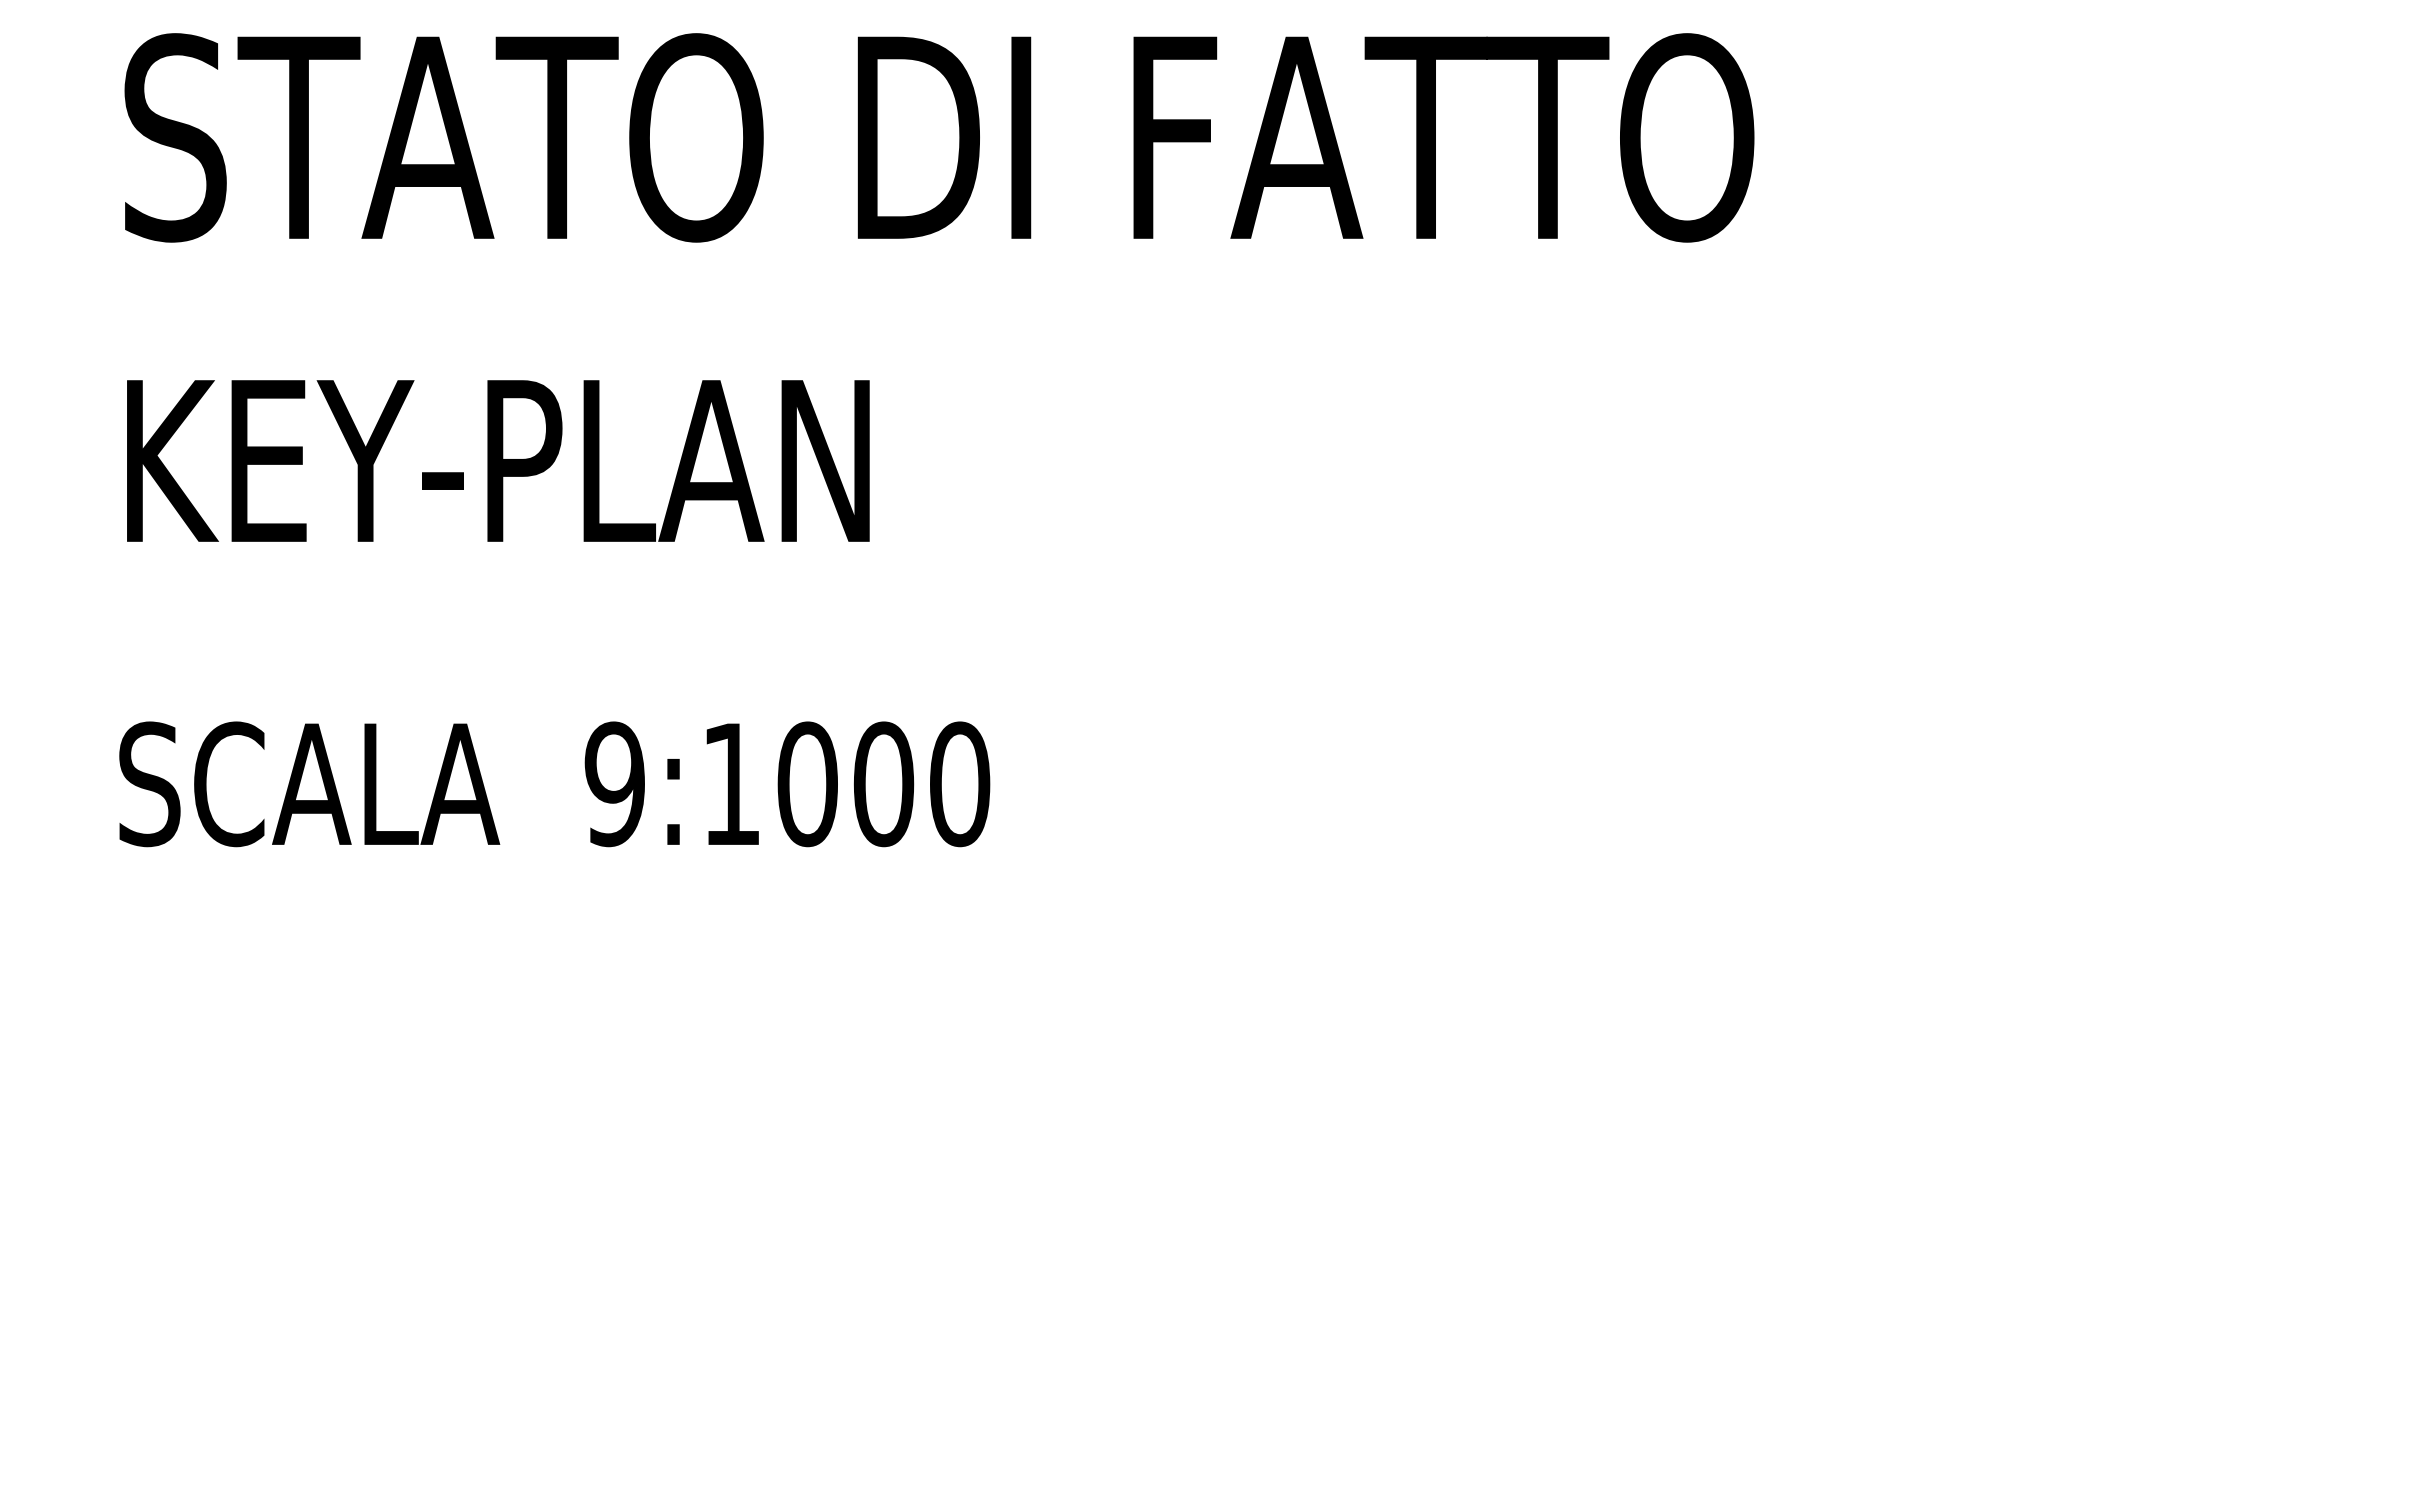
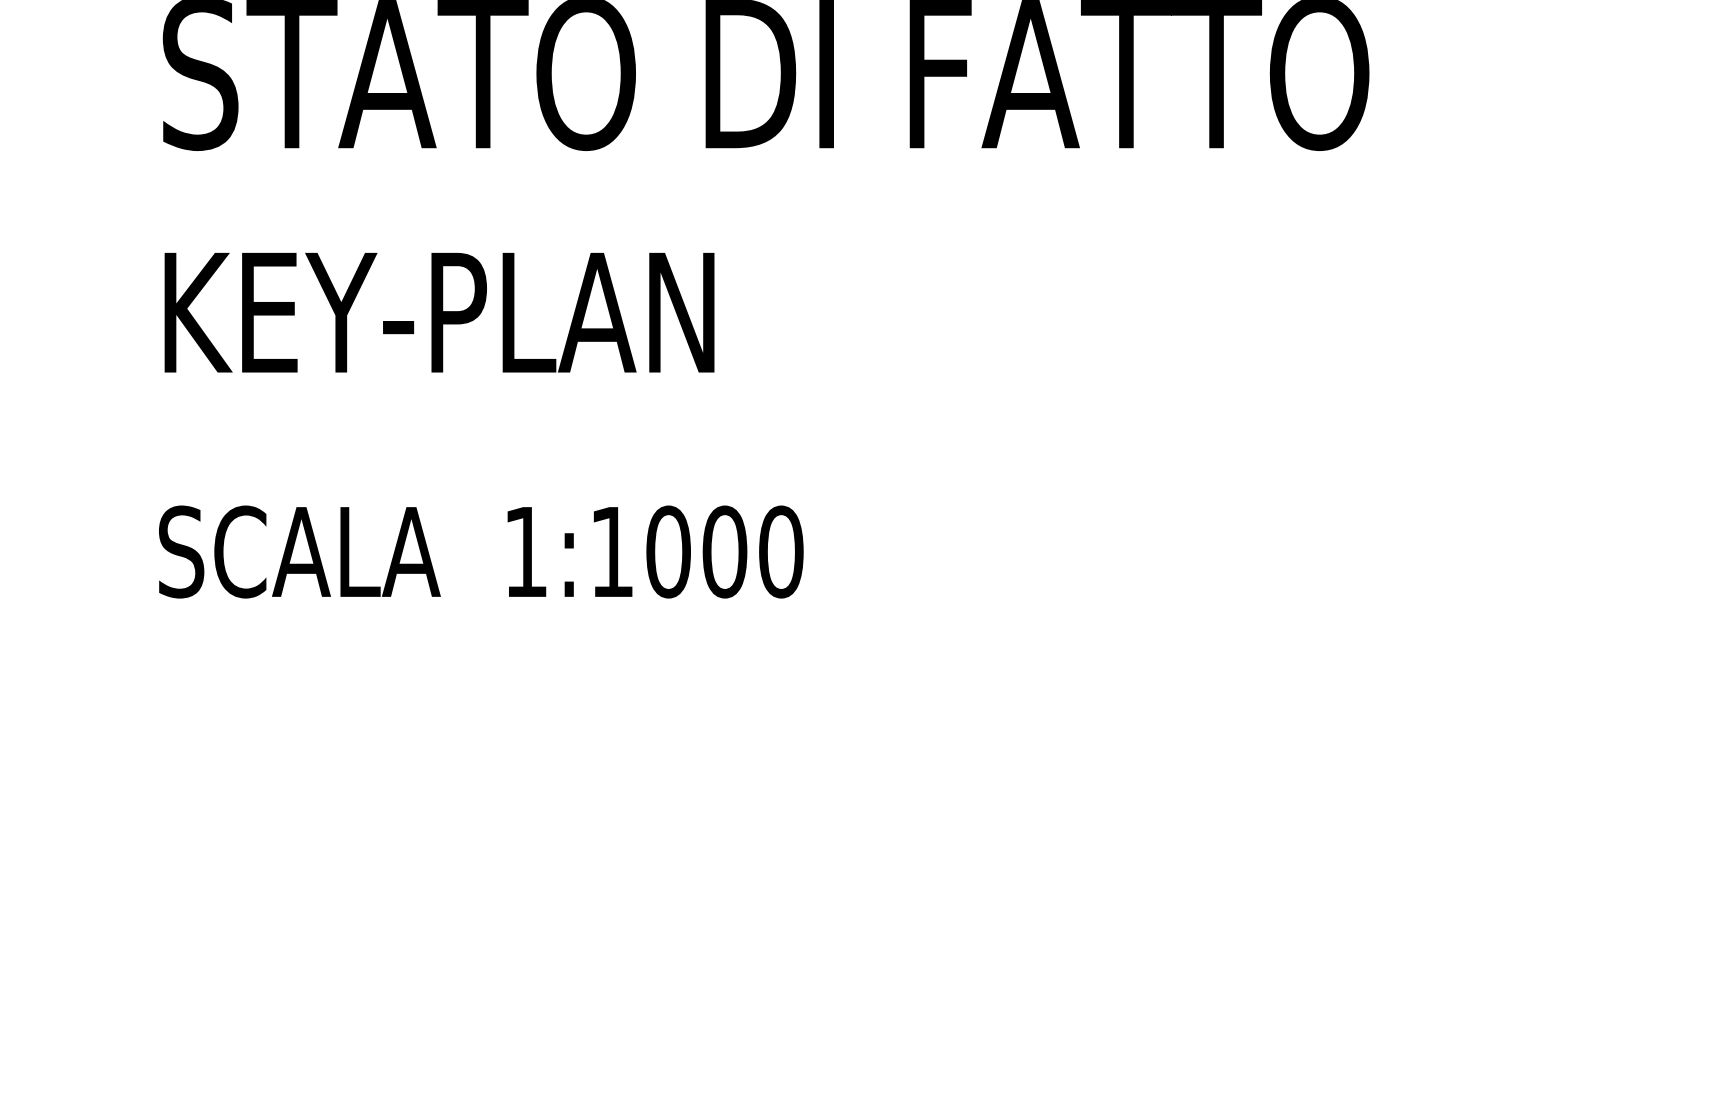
text: (614, 784) -> (525, 552), 9:1000 -> 1:1000

